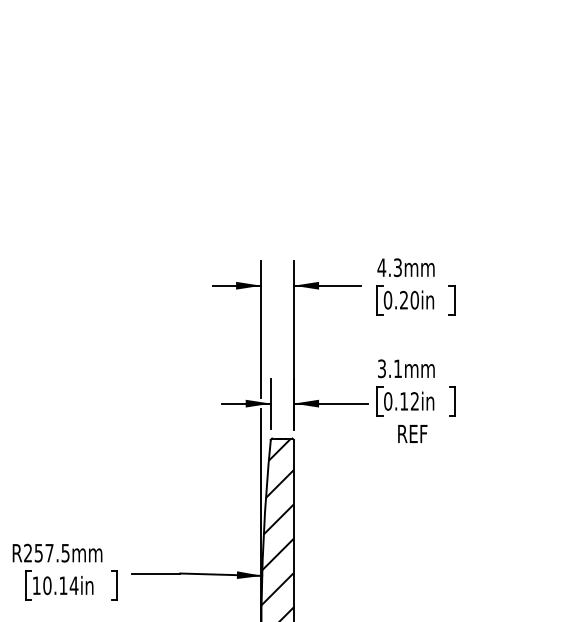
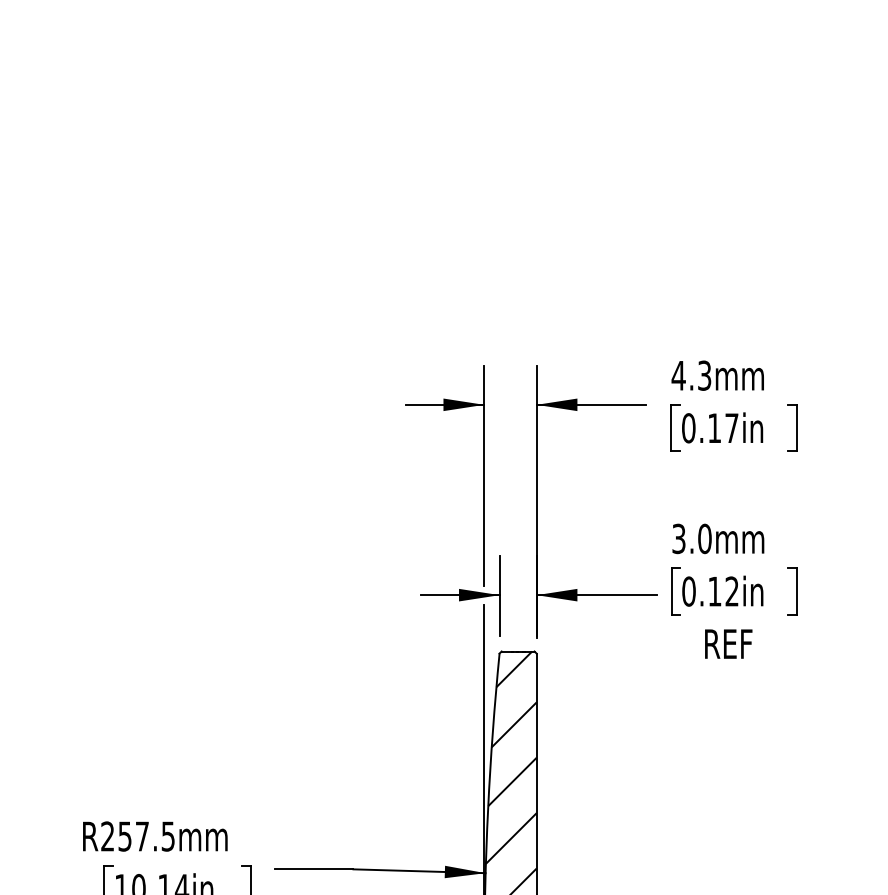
text: (409, 299) -> (723, 427), 0.20in -> 0.17in
text: (397, 368) -> (704, 538), 3.1mm -> 3.0mm

